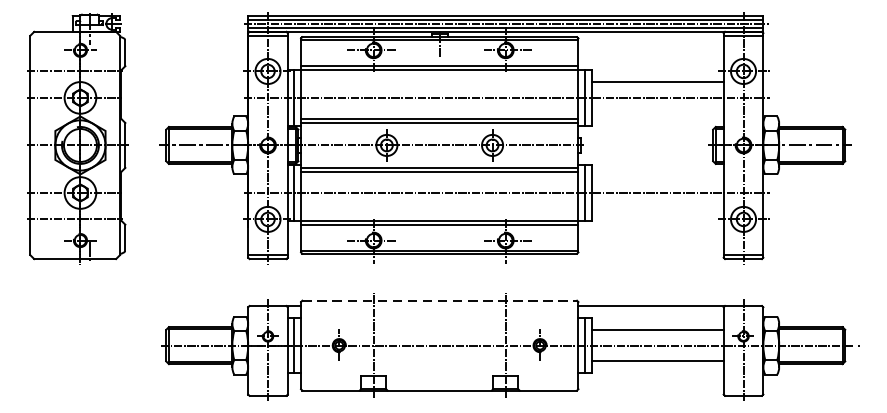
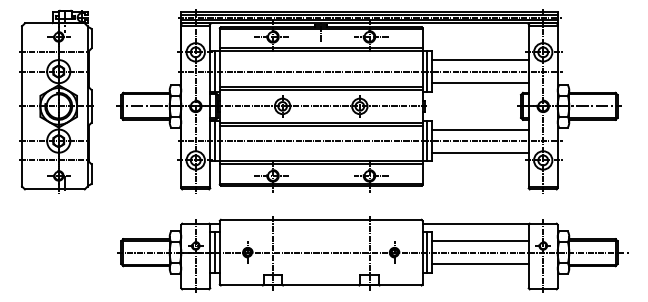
line: (657, 114) -> (480, 83), added
line: (657, 177) -> (480, 129), added
line: (657, 208) -> (480, 152), added
line: (440, 300) -> (321, 219), dashed -> solid

